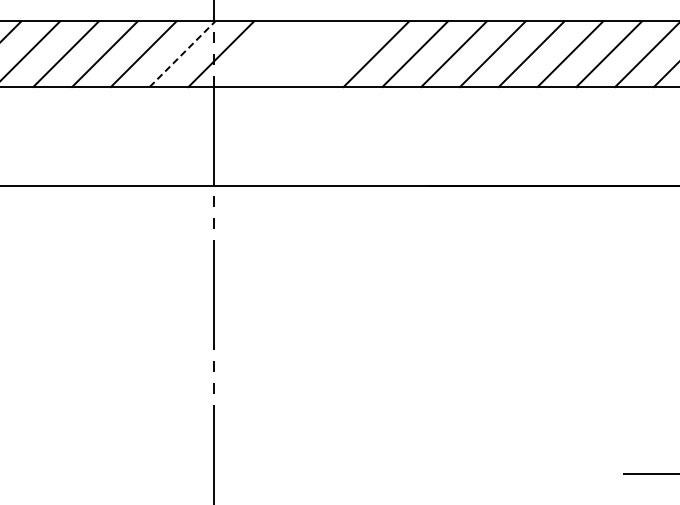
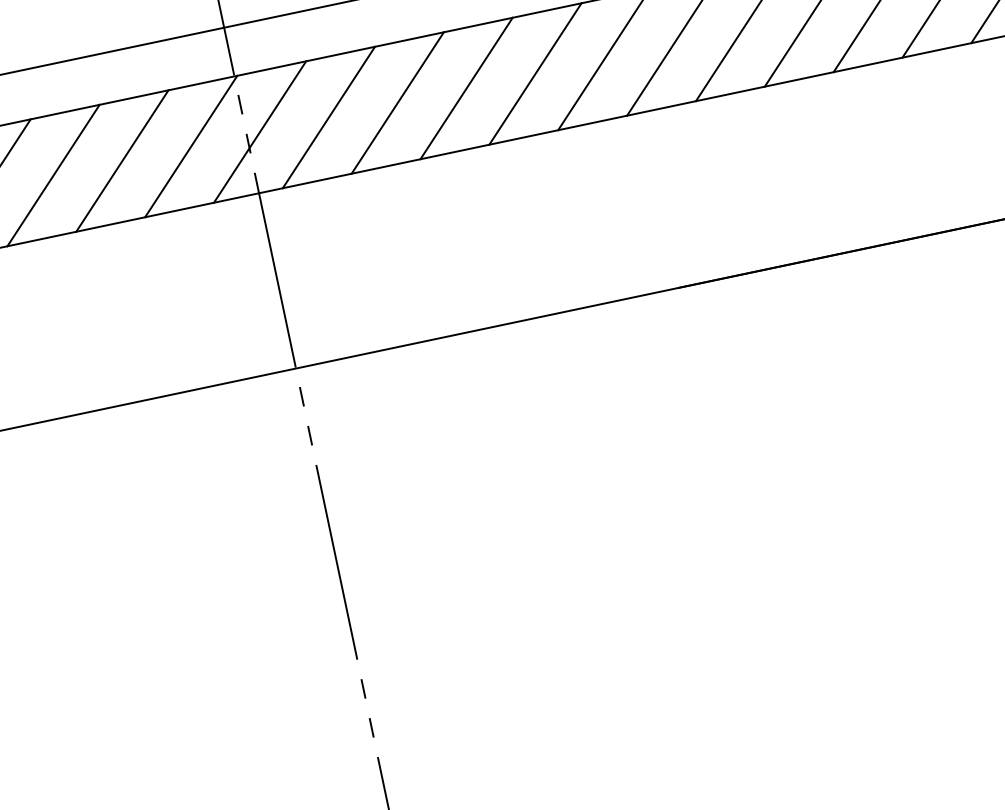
line: (182, 54) -> (191, 147), dashed -> solid
line: (260, 54) -> (329, 118), added
line: (298, 54) -> (397, 103), added
line: (337, 54) -> (466, 89), added

